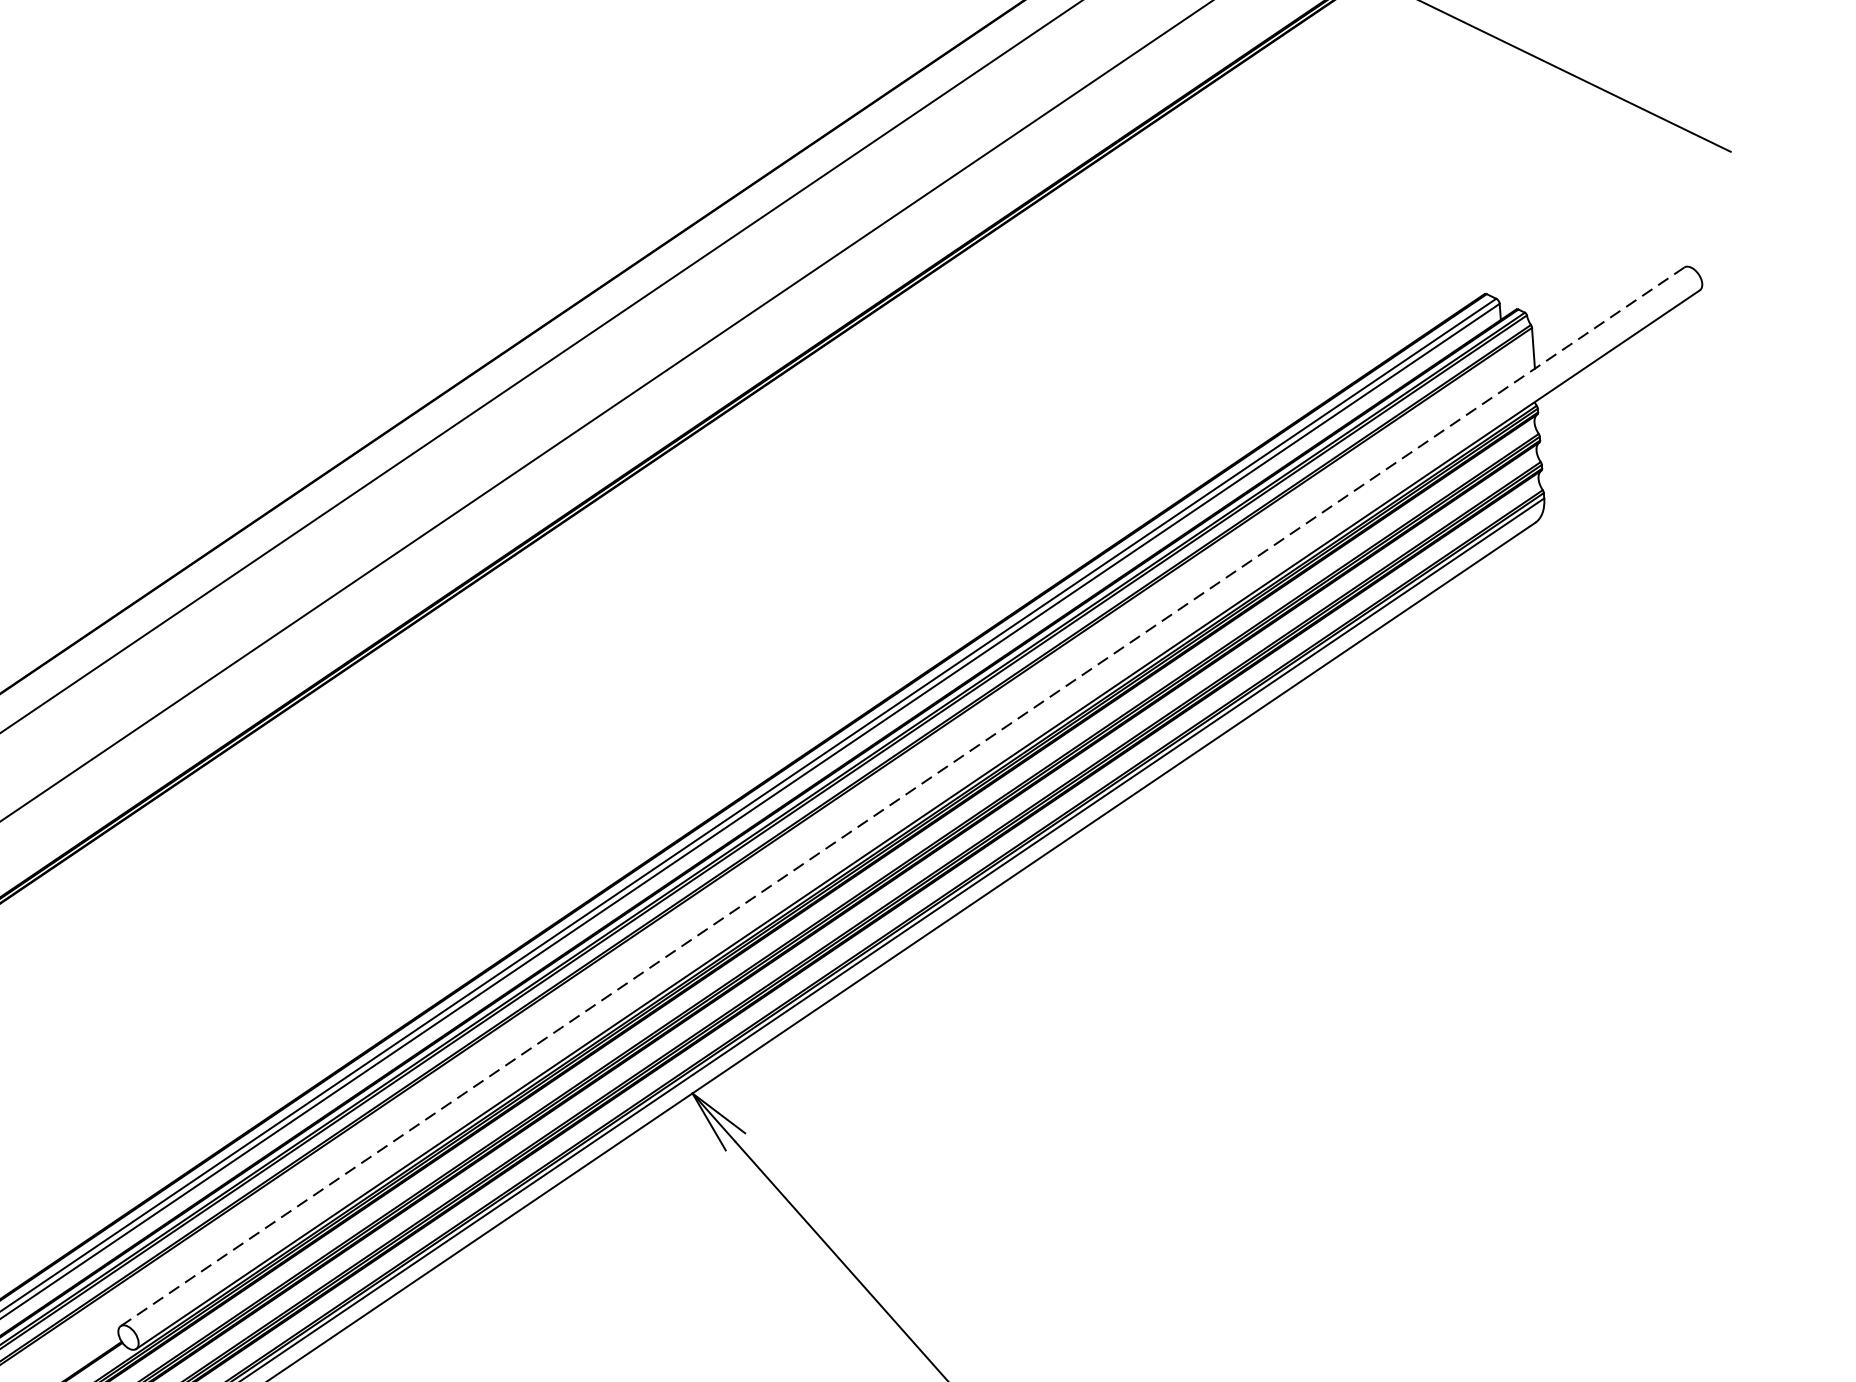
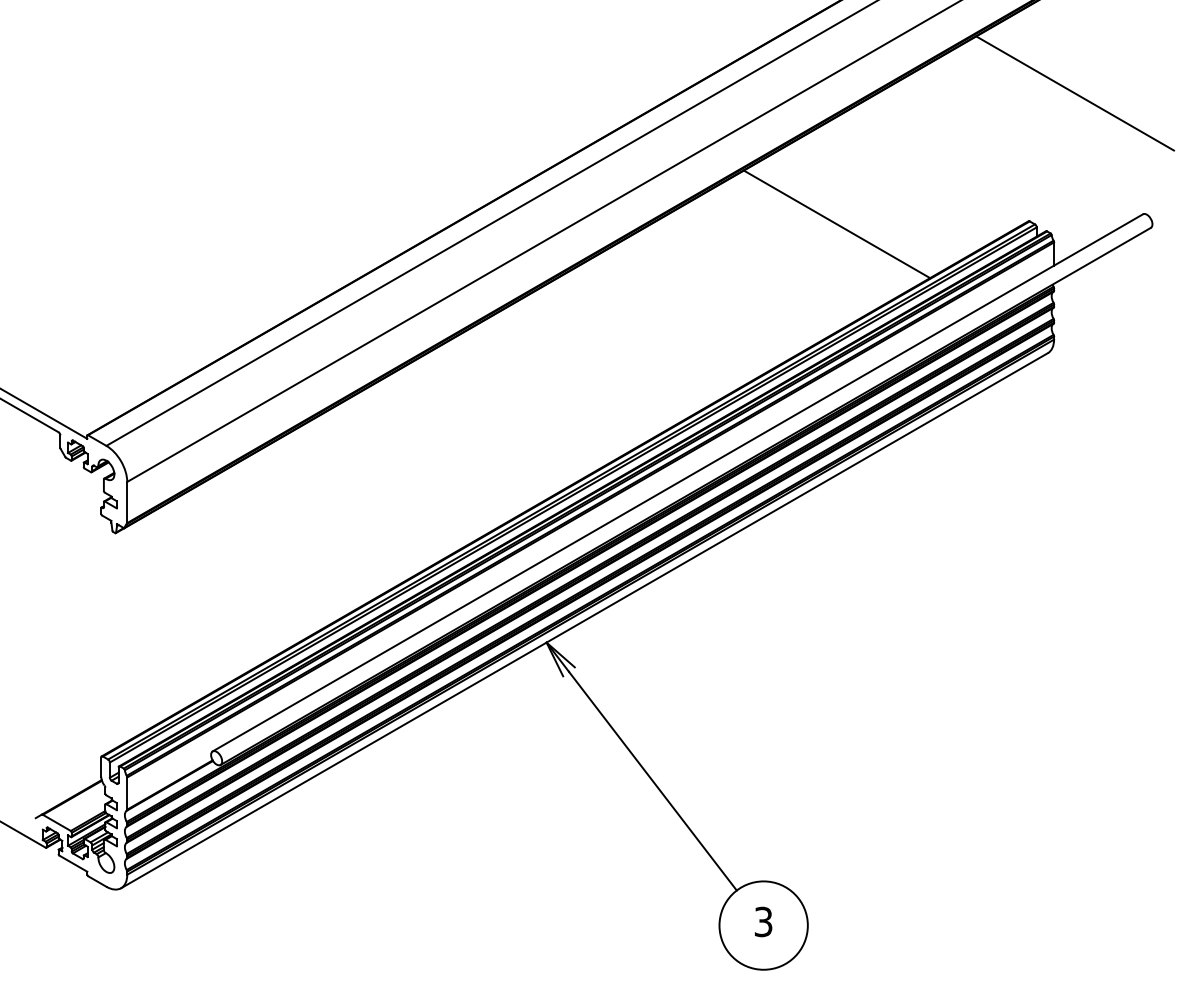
line: (1148, 323) -> (836, 224), added
line: (902, 797) -> (677, 483), dashed -> solid

